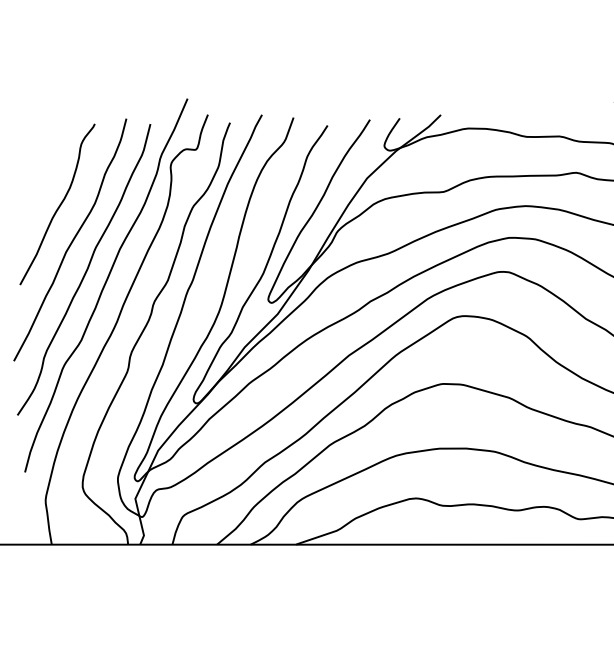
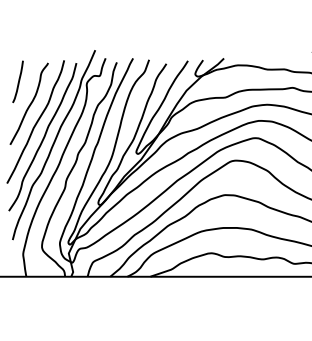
line: (36, 160) -> (18, 81), added

